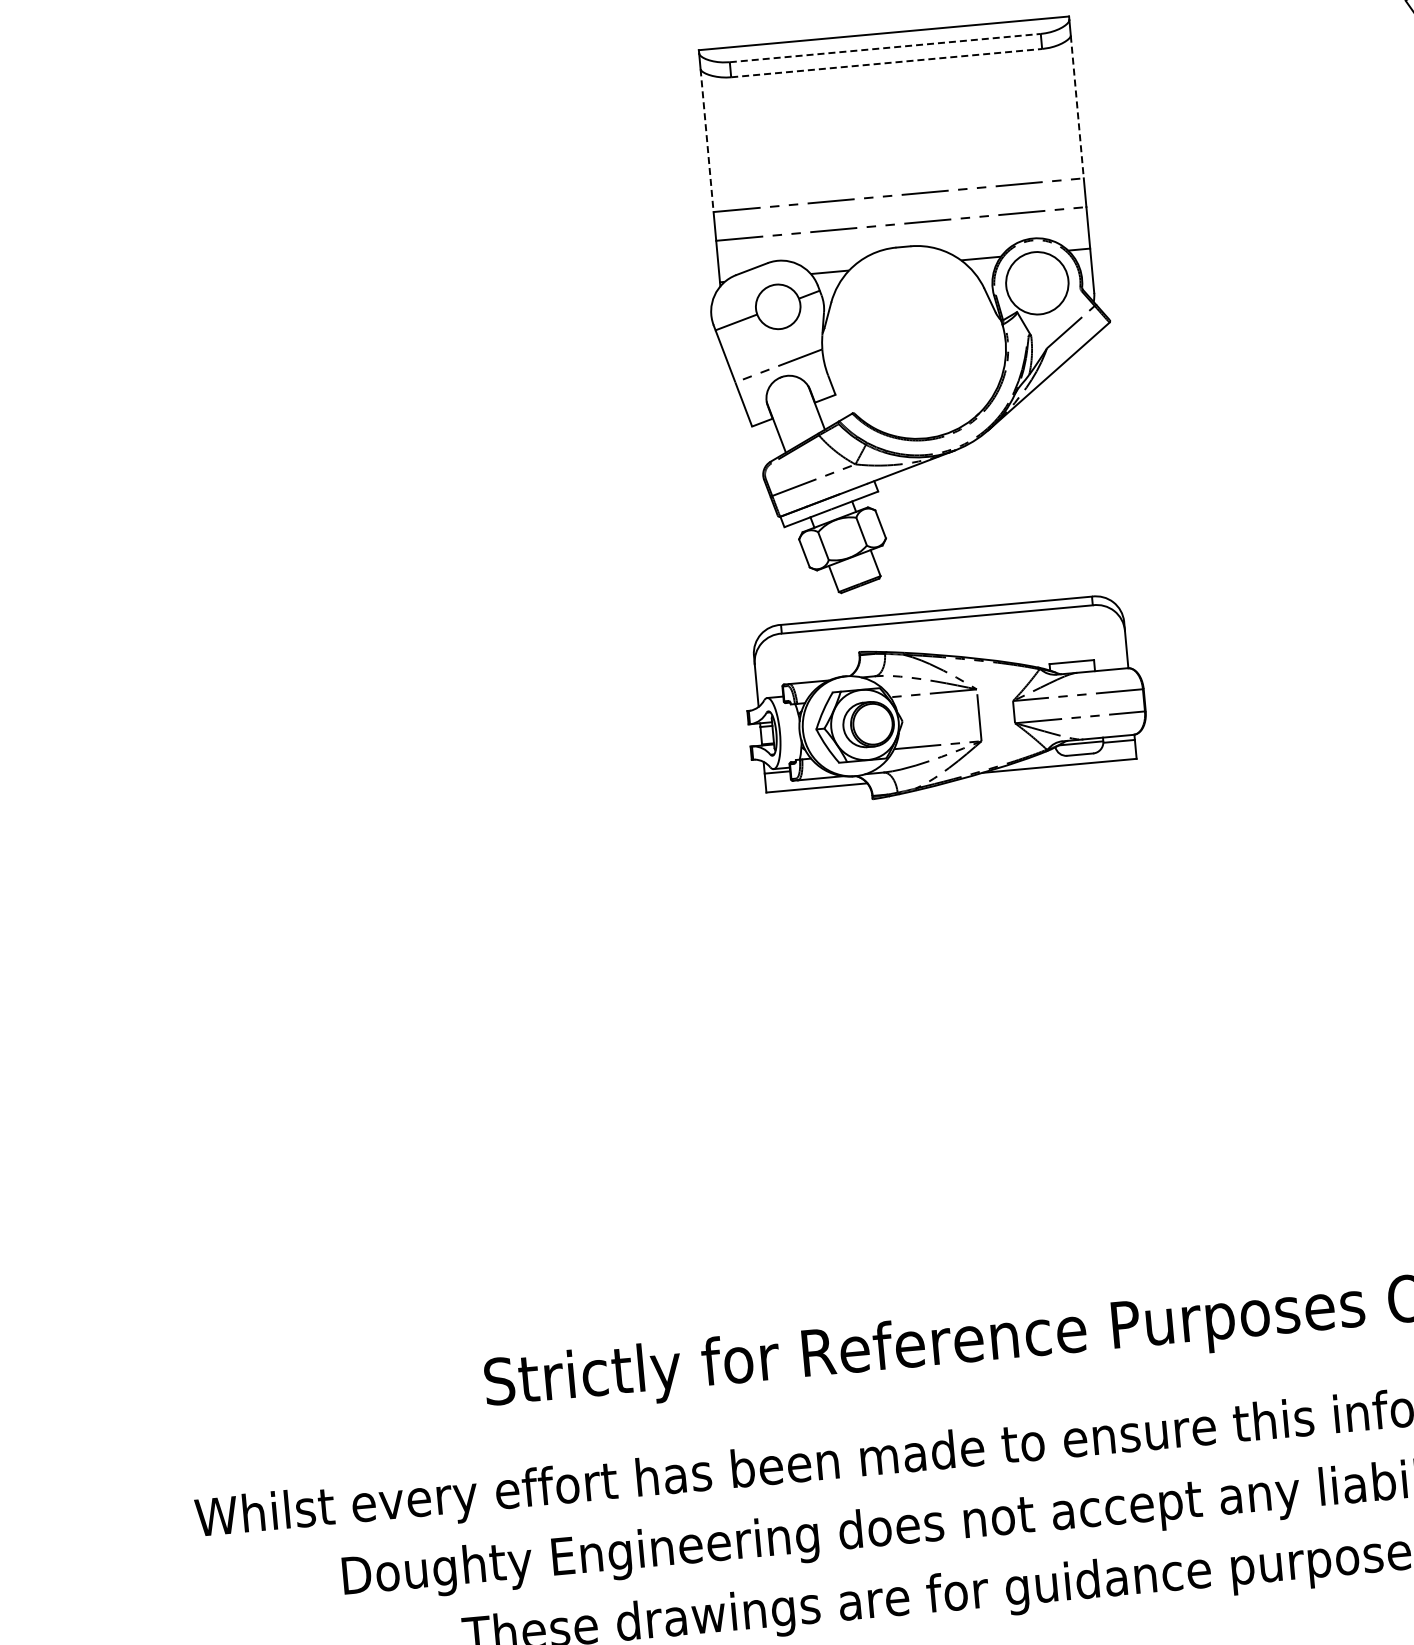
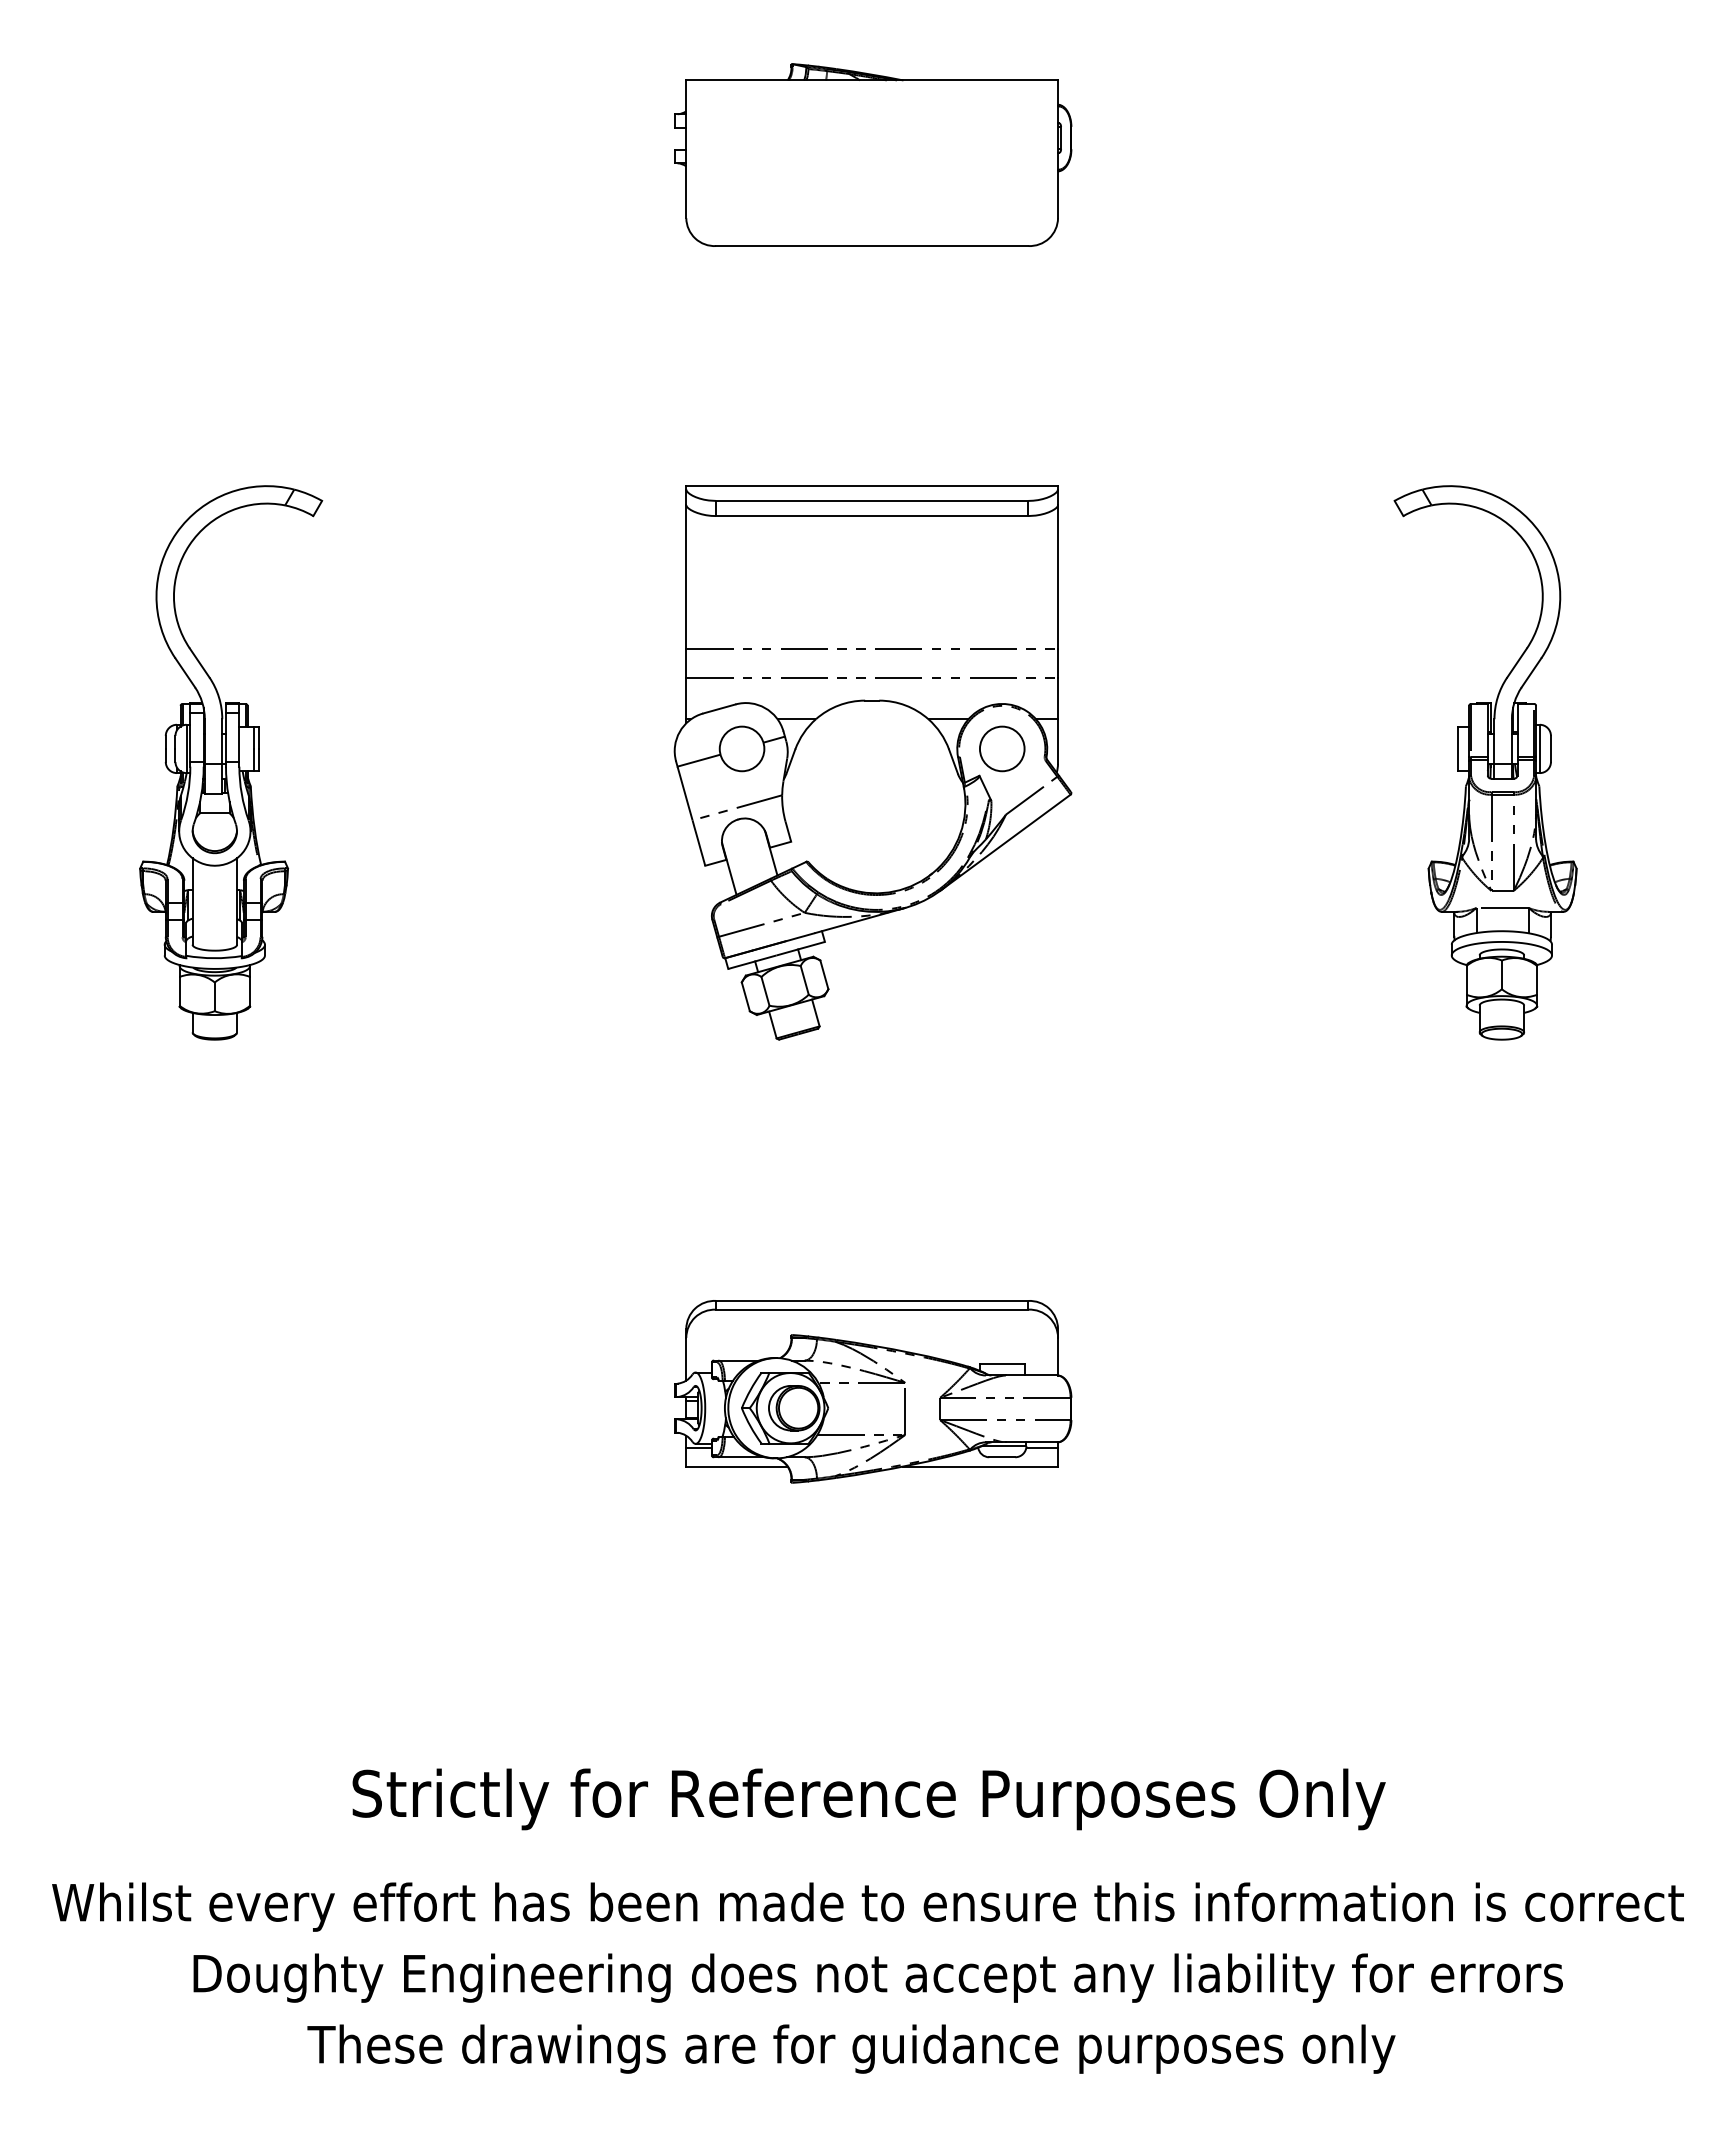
line: (885, 47) -> (872, 500), dashed -> solid
line: (887, 63) -> (872, 516), dashed -> solid
line: (1077, 107) -> (1058, 577), dashed -> solid
line: (707, 141) -> (686, 577), dashed -> solid
circle: (1036, 282) -> (1001, 748), size x0.71
part: (270, 366) -> (231, 762), added
part: (946, 700) -> (873, 1391), moved

